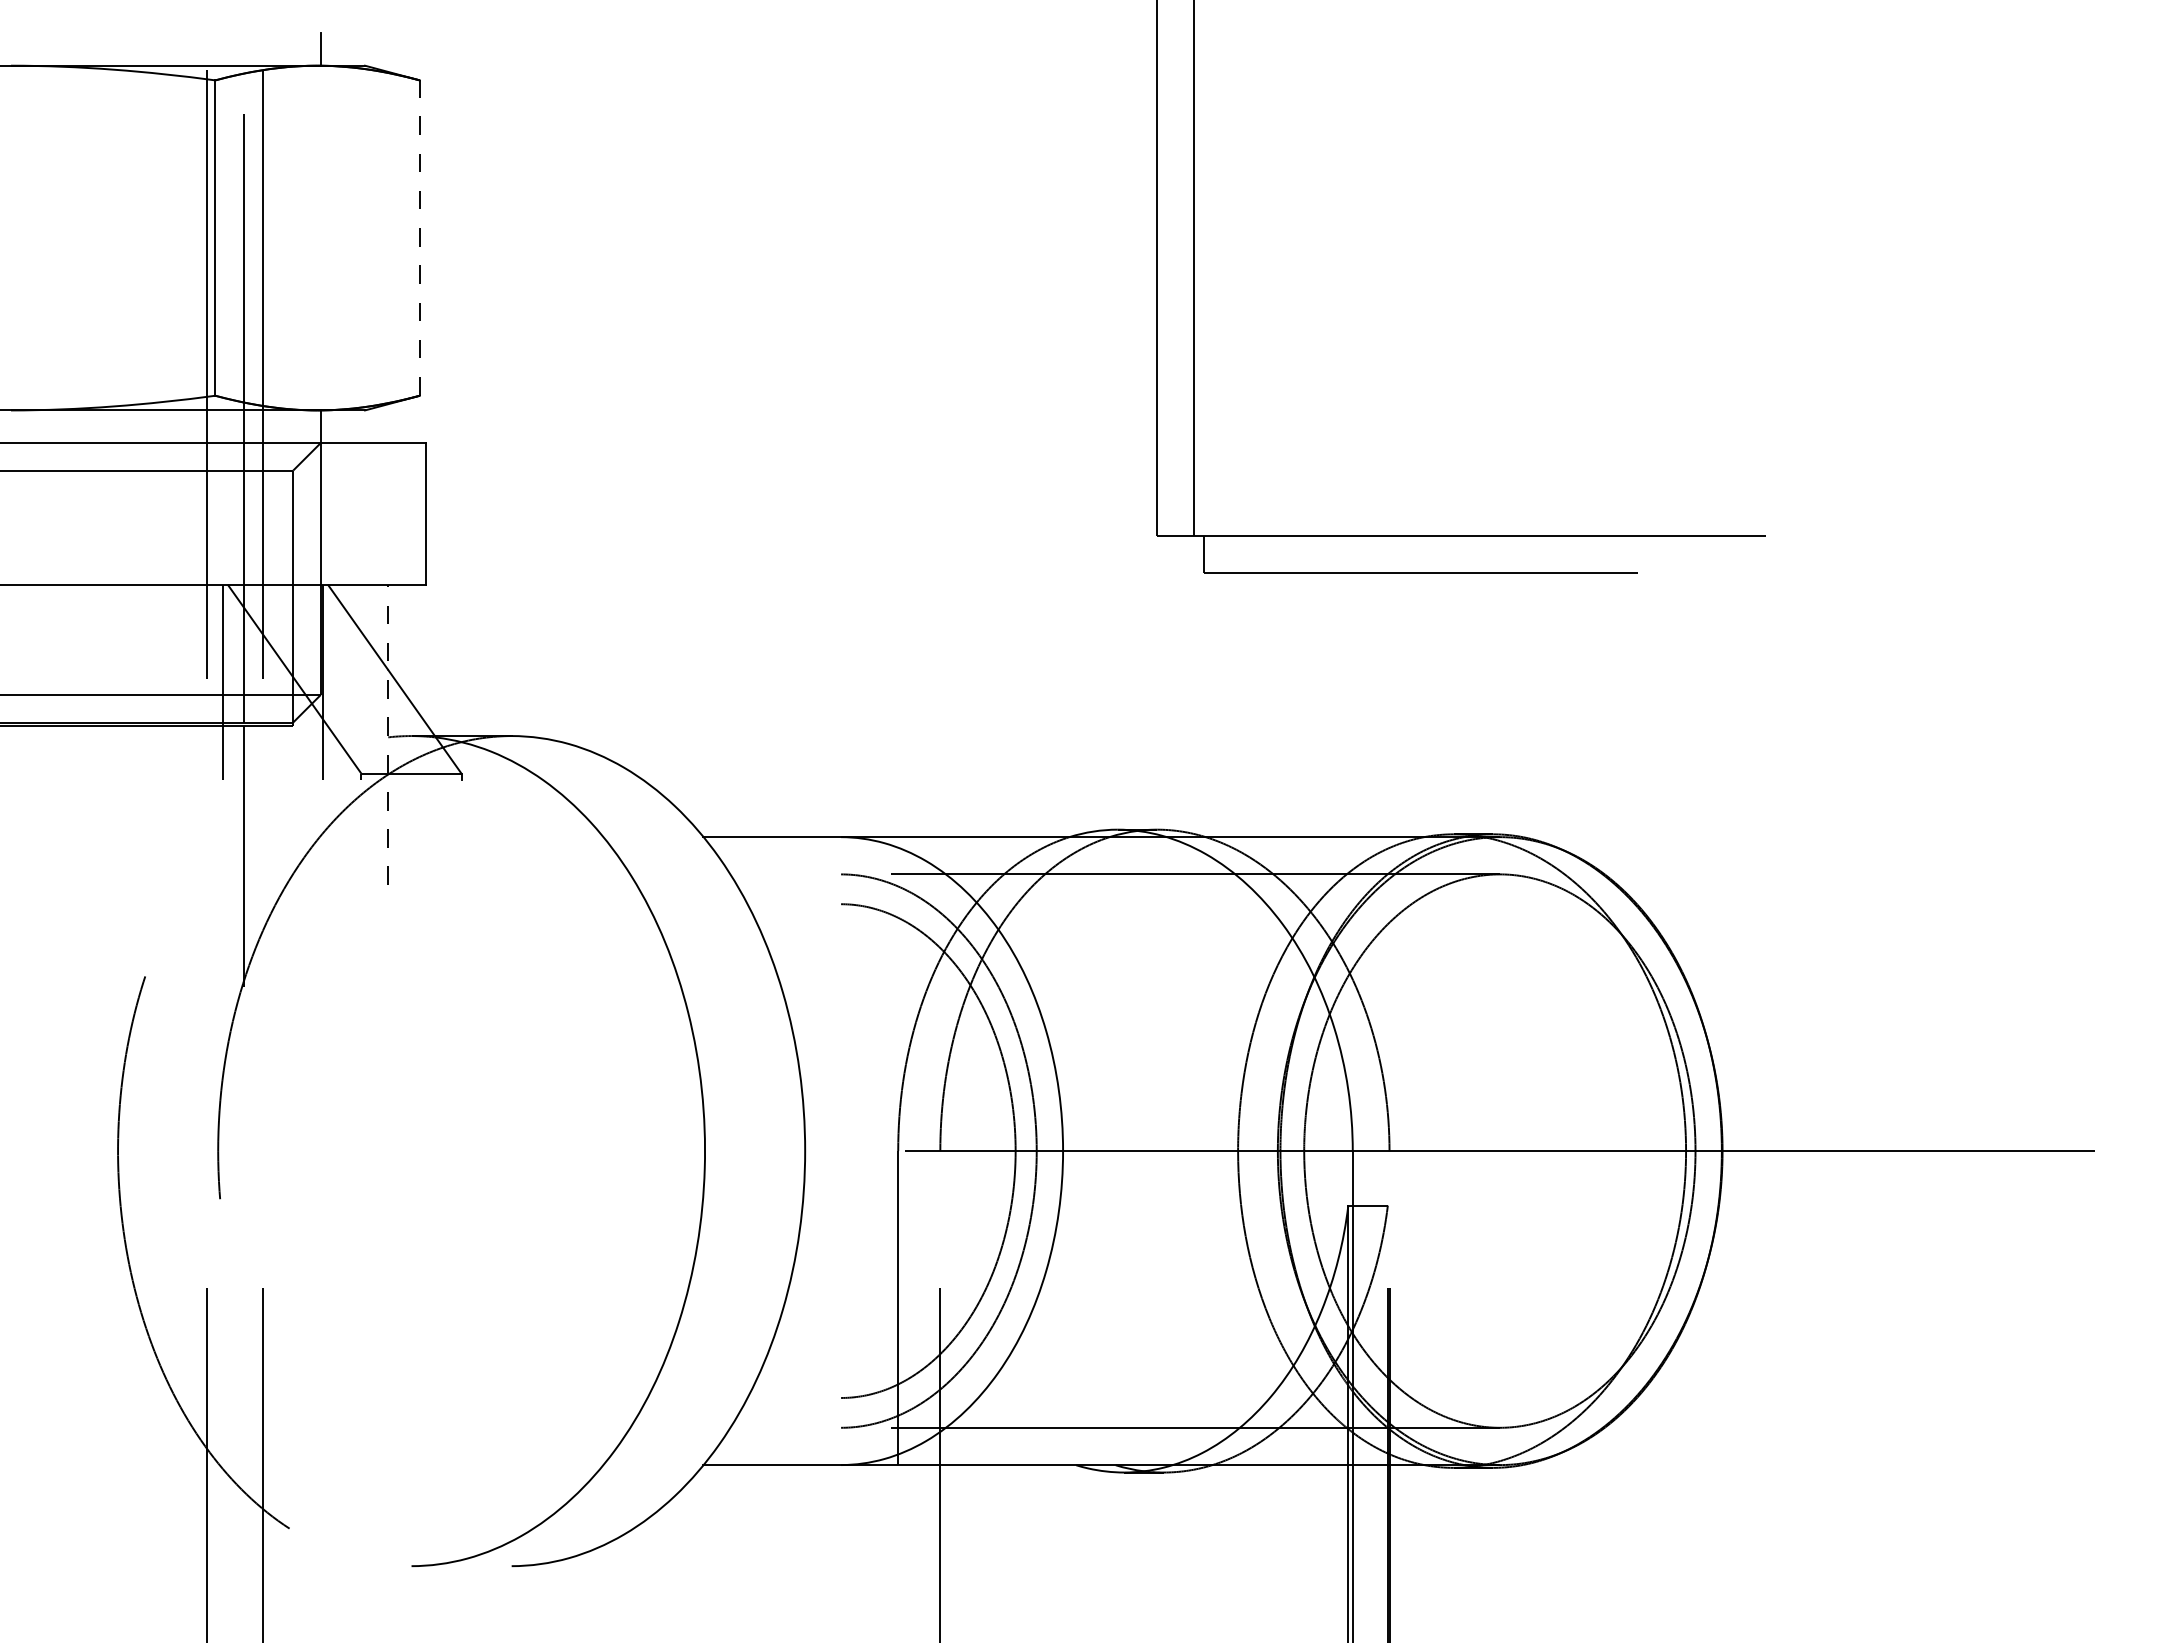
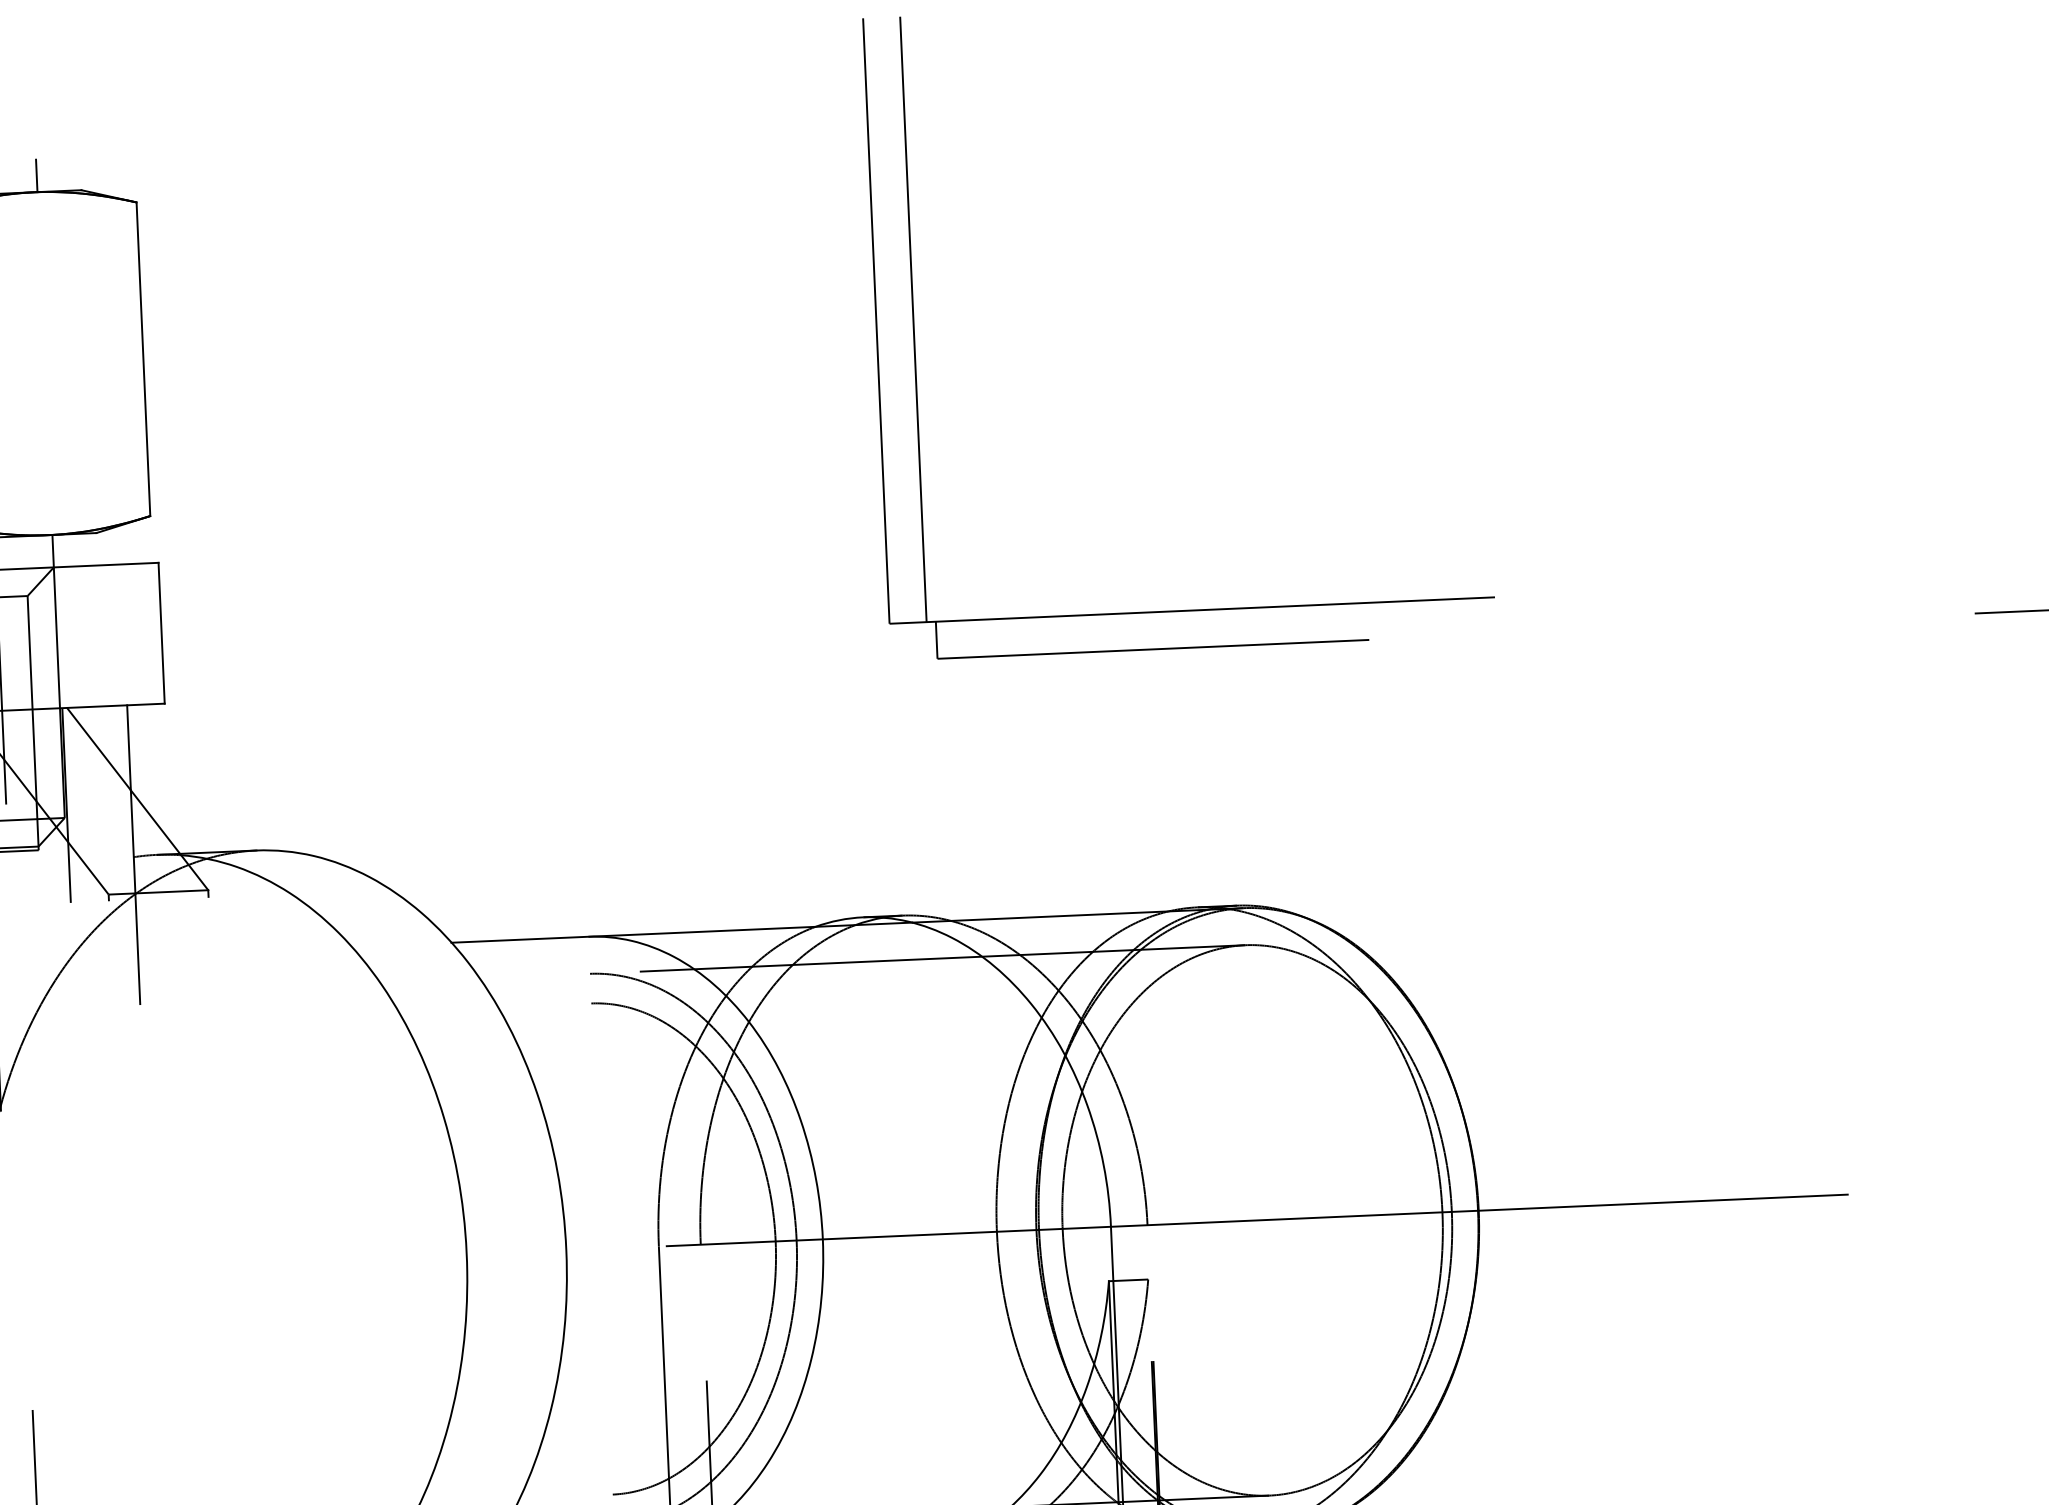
line: (419, 238) -> (143, 359), dashed -> solid
line: (388, 734) -> (133, 854), dashed -> solid

